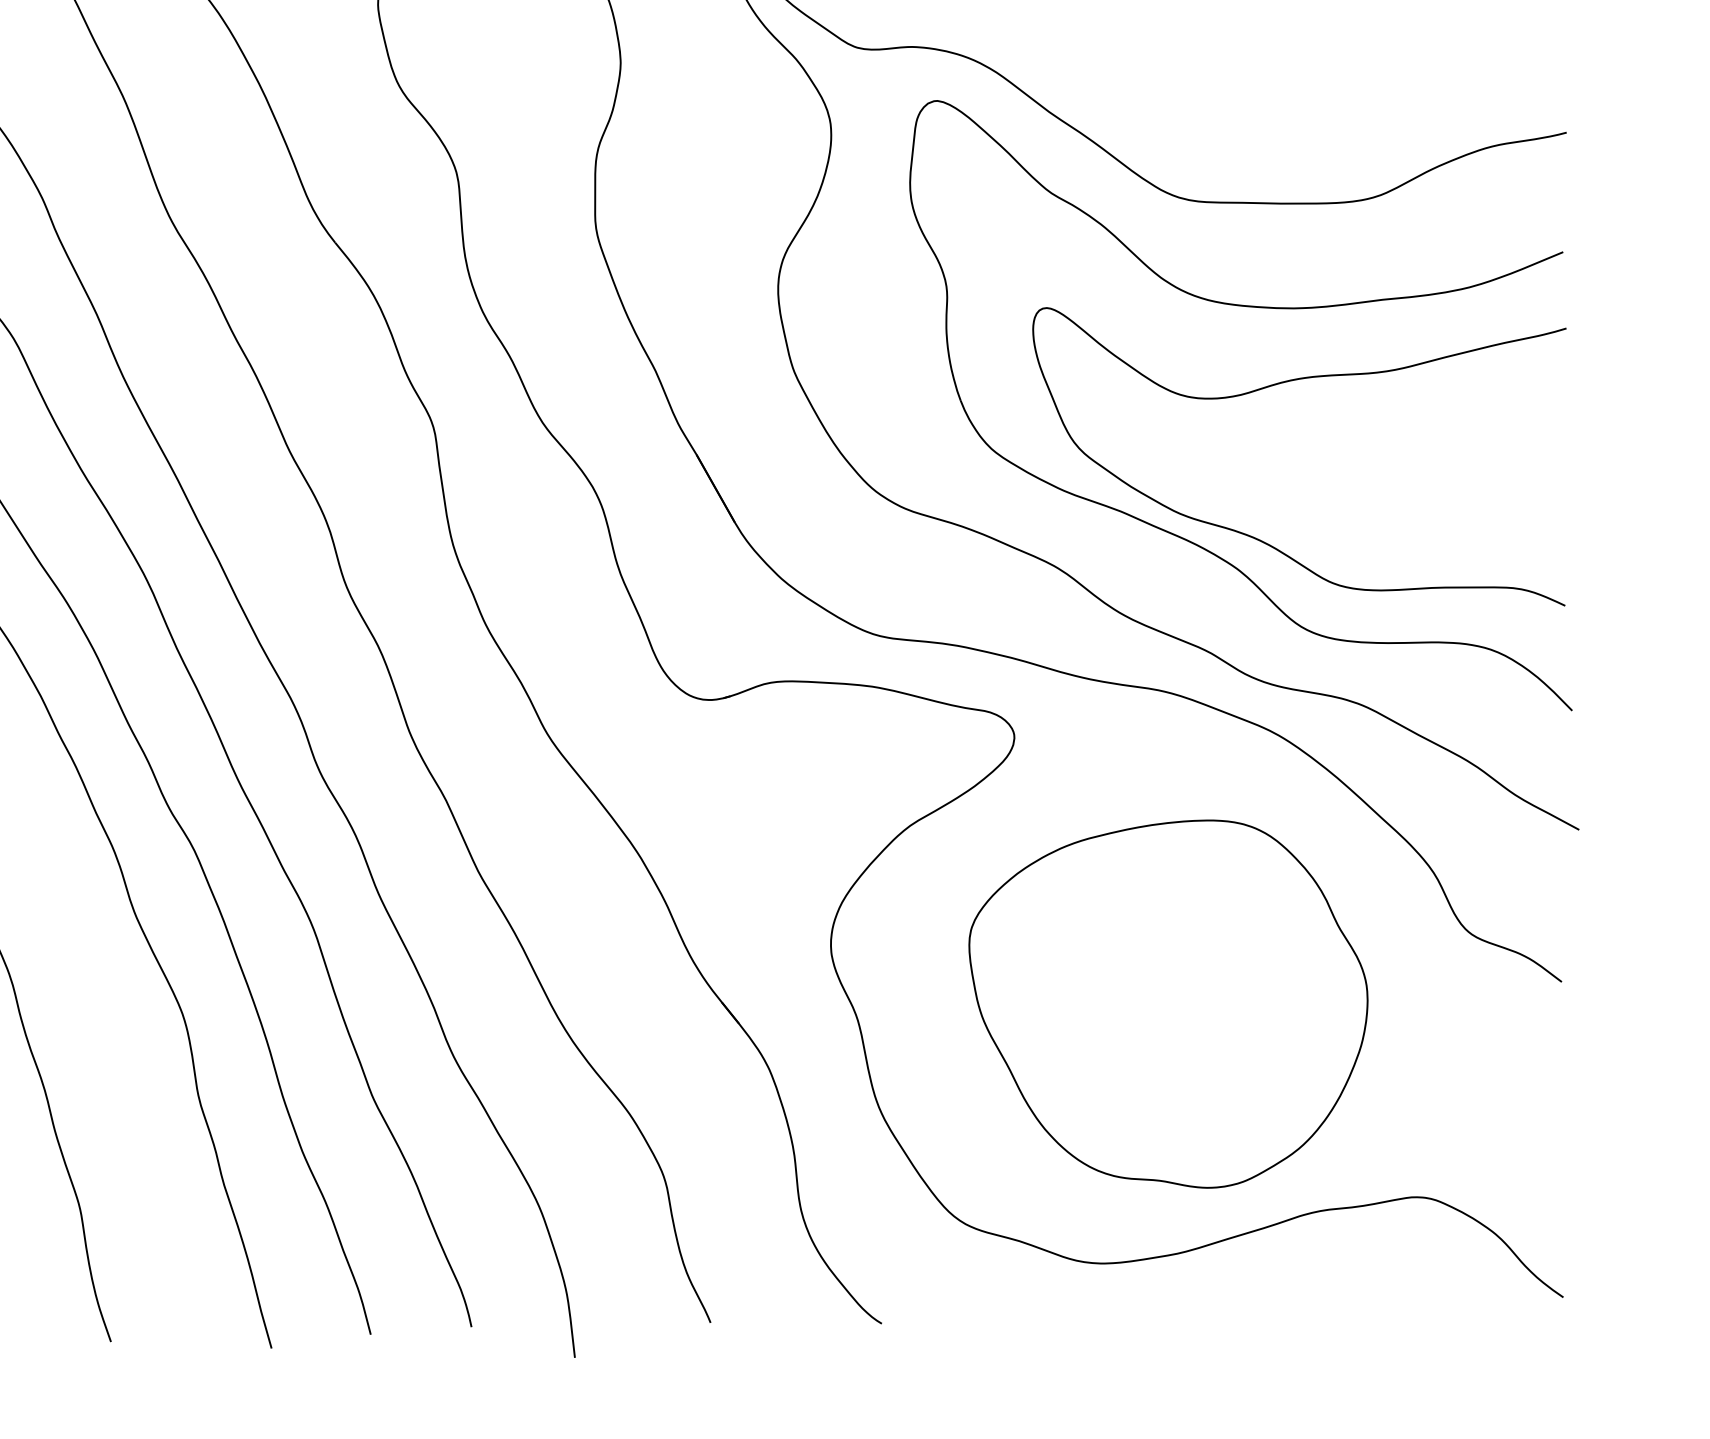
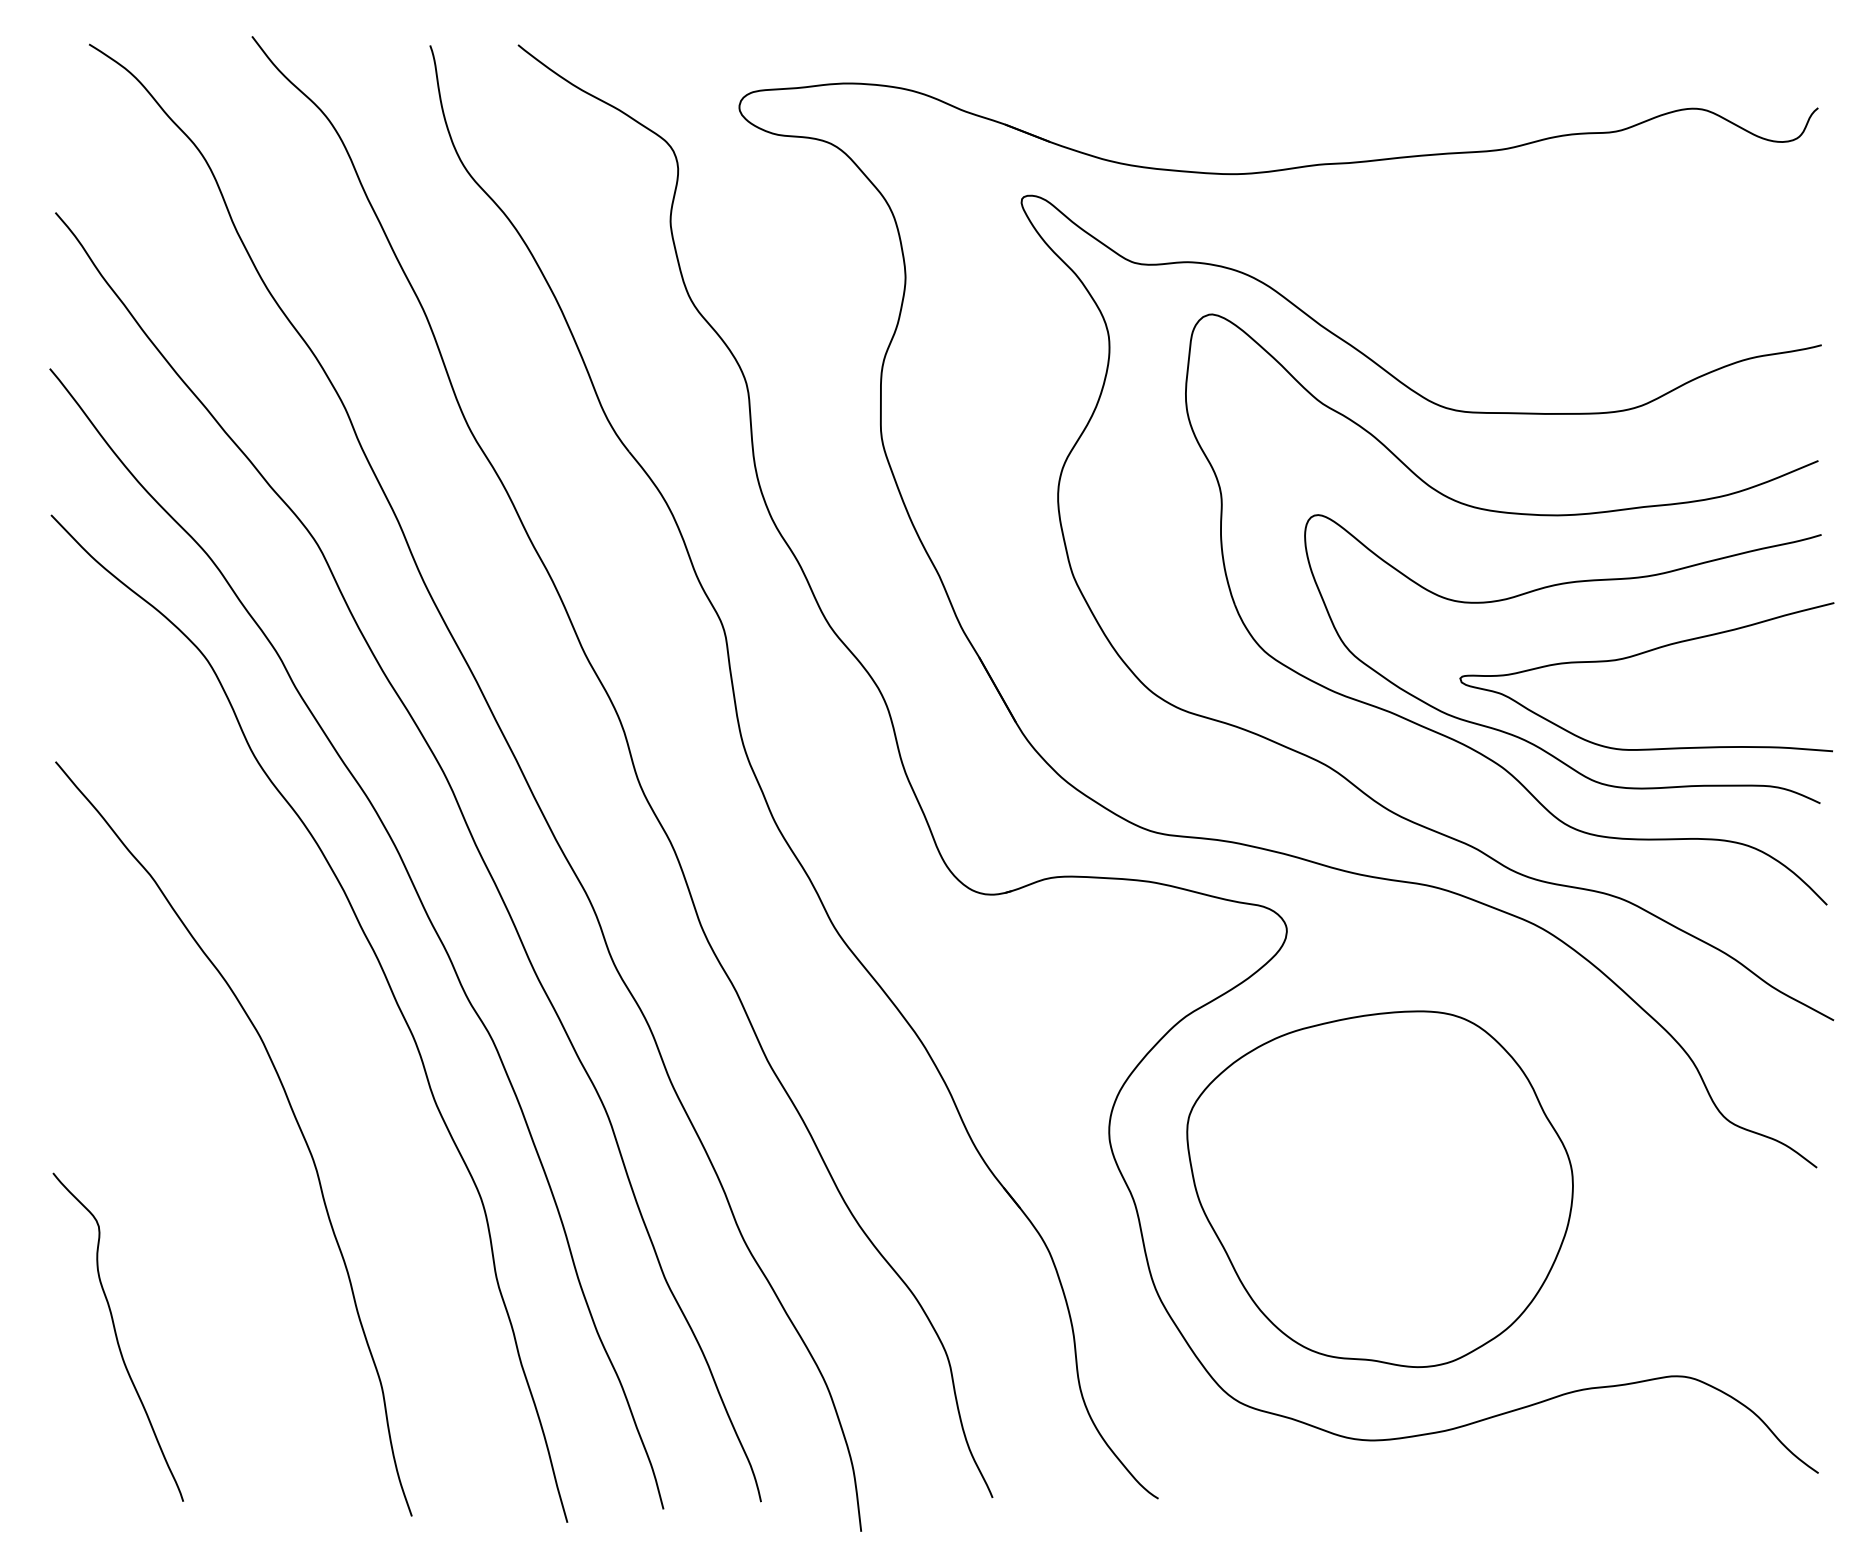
curve: (1377, 453) -> (1638, 655), added
part: (1167, 1004) -> (1379, 1189), moved

